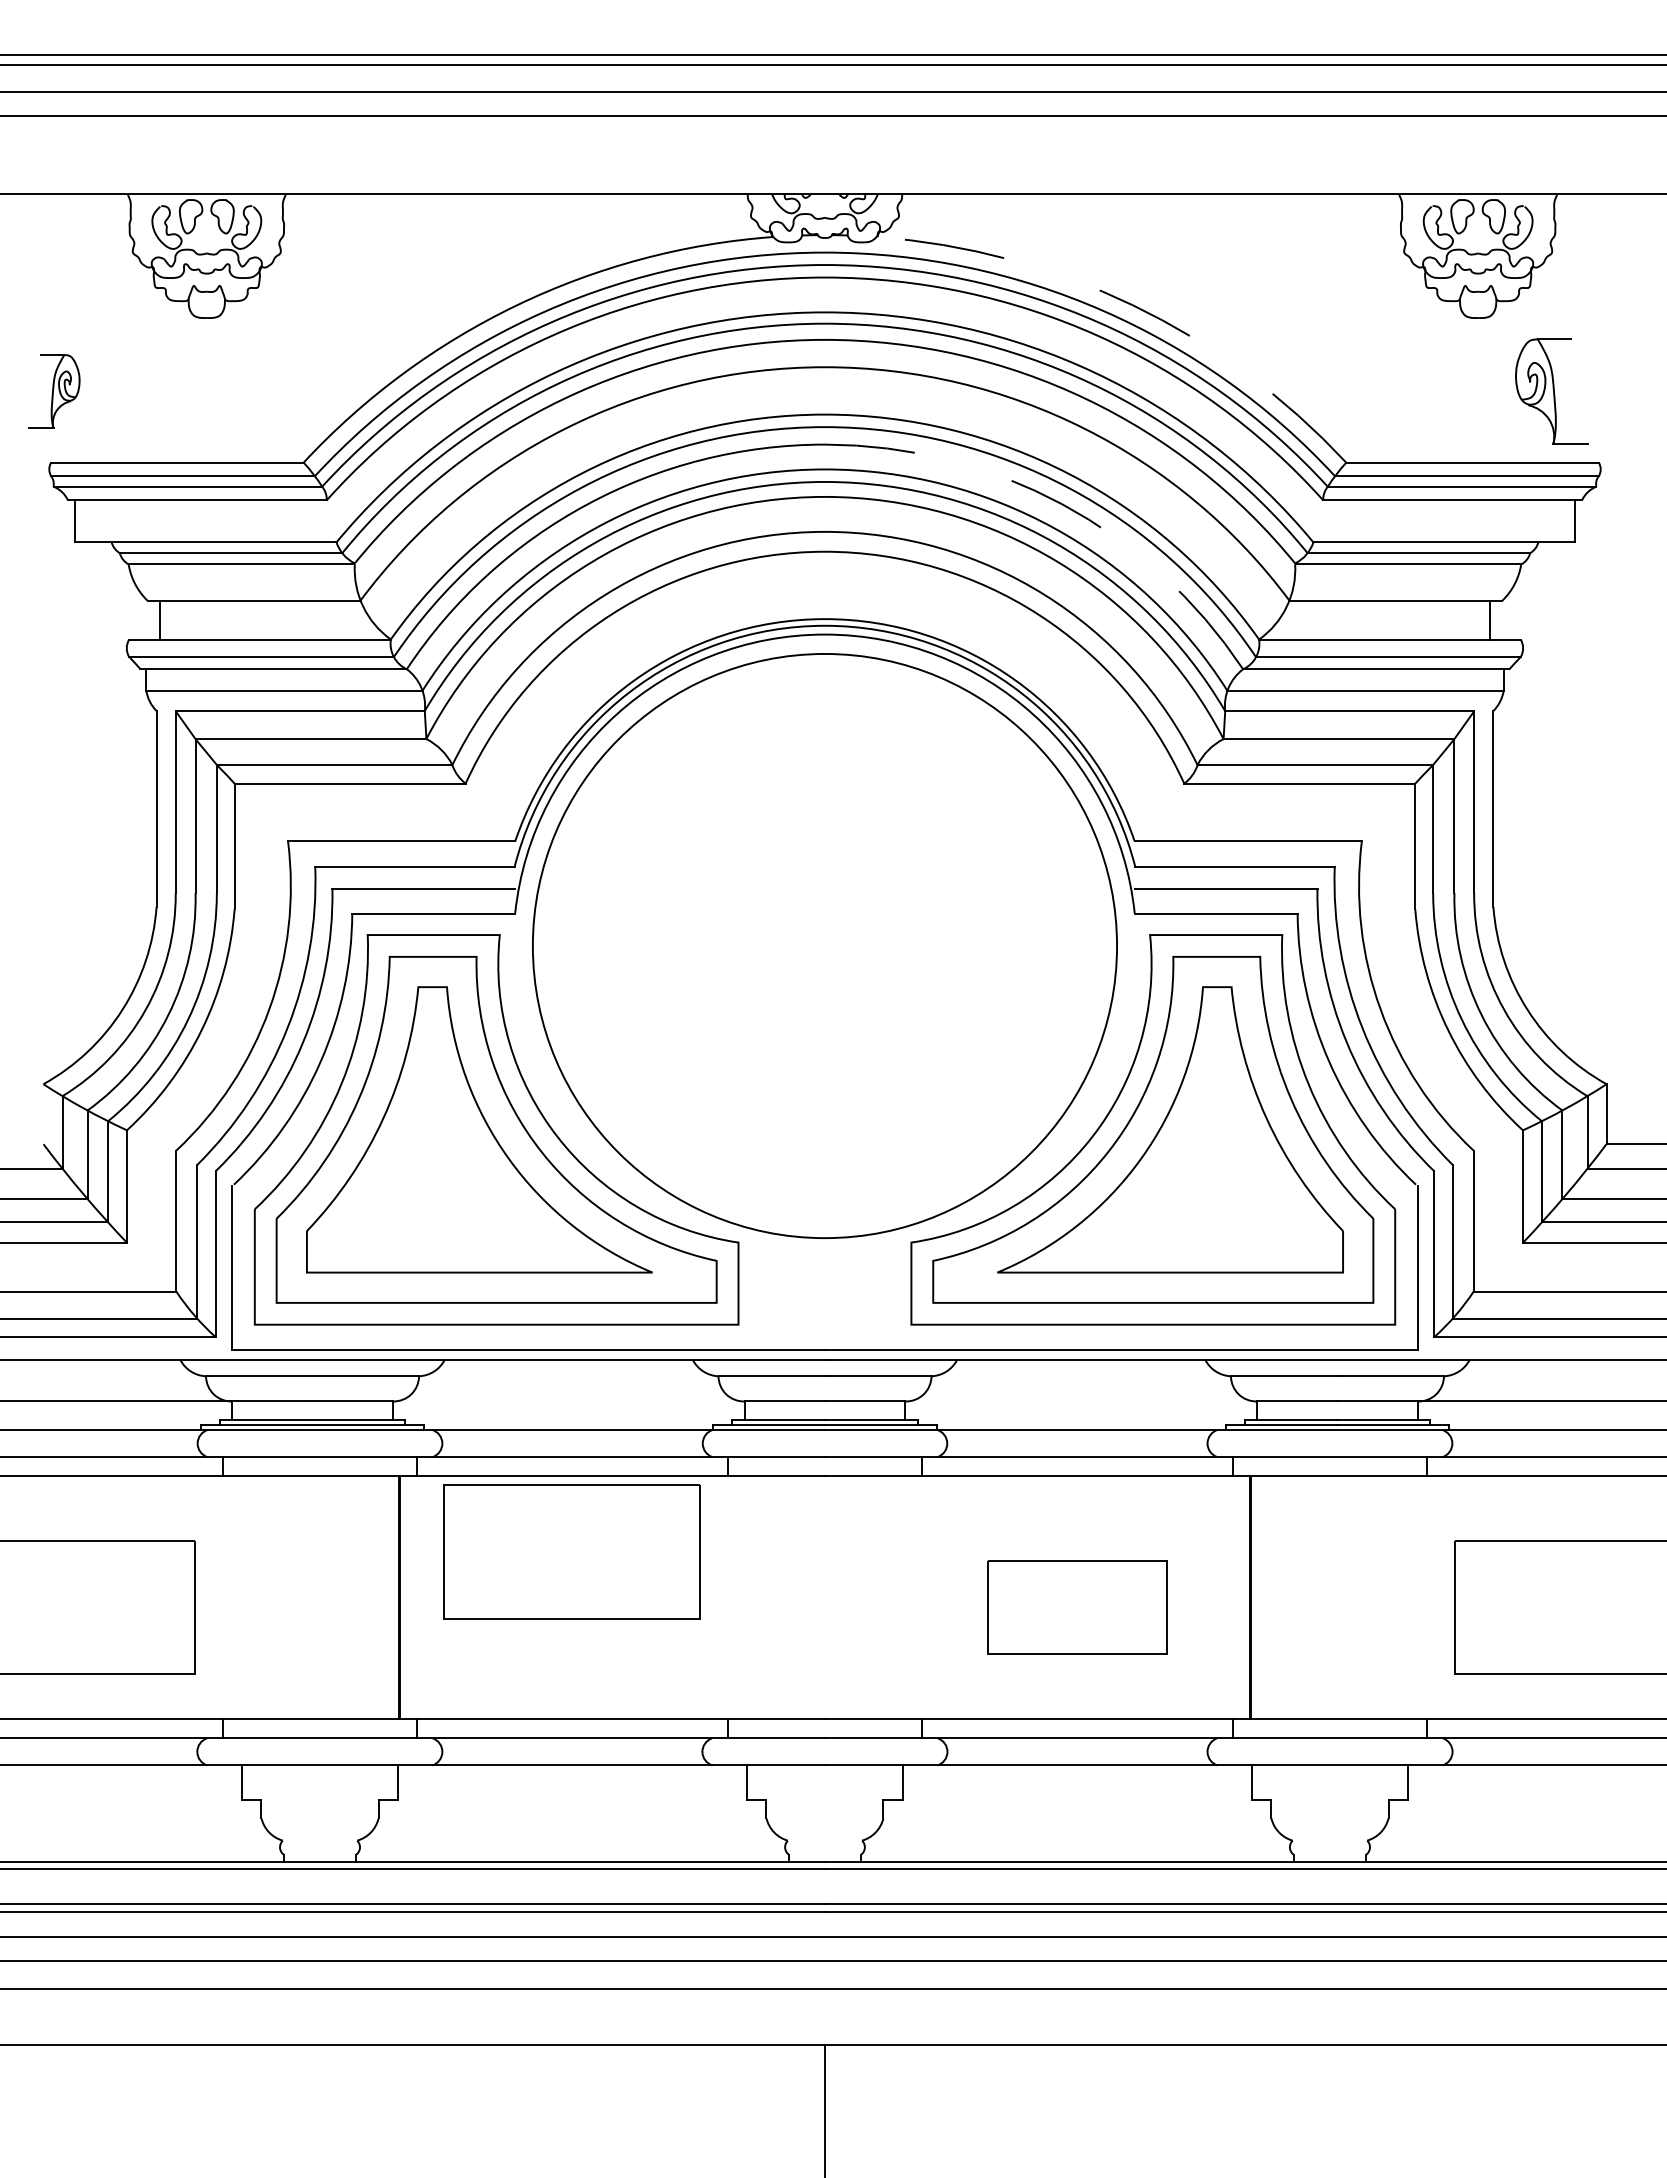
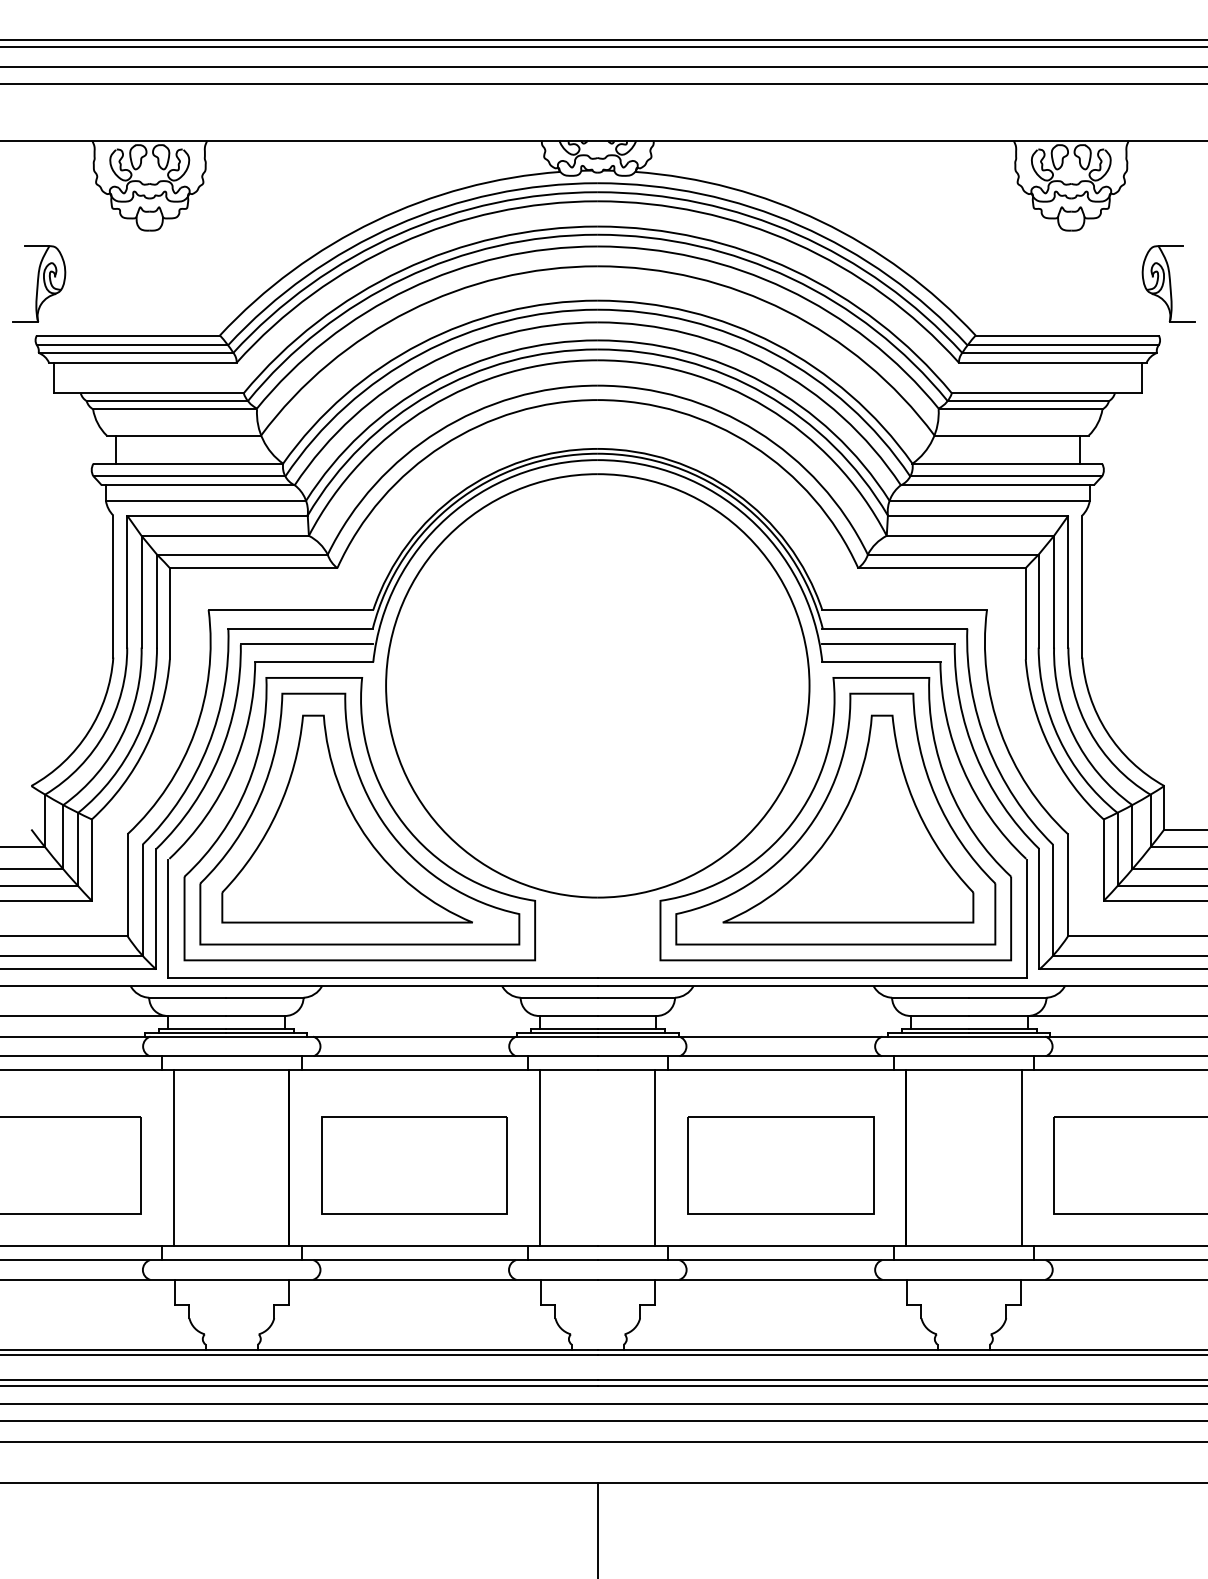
arc: (1132, 305) -> (820, 221), dashed -> solid
part: (54, 390) -> (39, 283), size x1.43
part: (1551, 390) -> (1168, 283), moved
arc: (1061, 504) -> (769, 365), dashed -> solid
part: (572, 1552) -> (414, 1165), moved
line: (240, 1598) -> (174, 1158), added
line: (745, 1598) -> (540, 1158), added
line: (904, 1598) -> (655, 1158), added
line: (1409, 1598) -> (1021, 1158), added
part: (1076, 1607) -> (780, 1165), size x1.43

